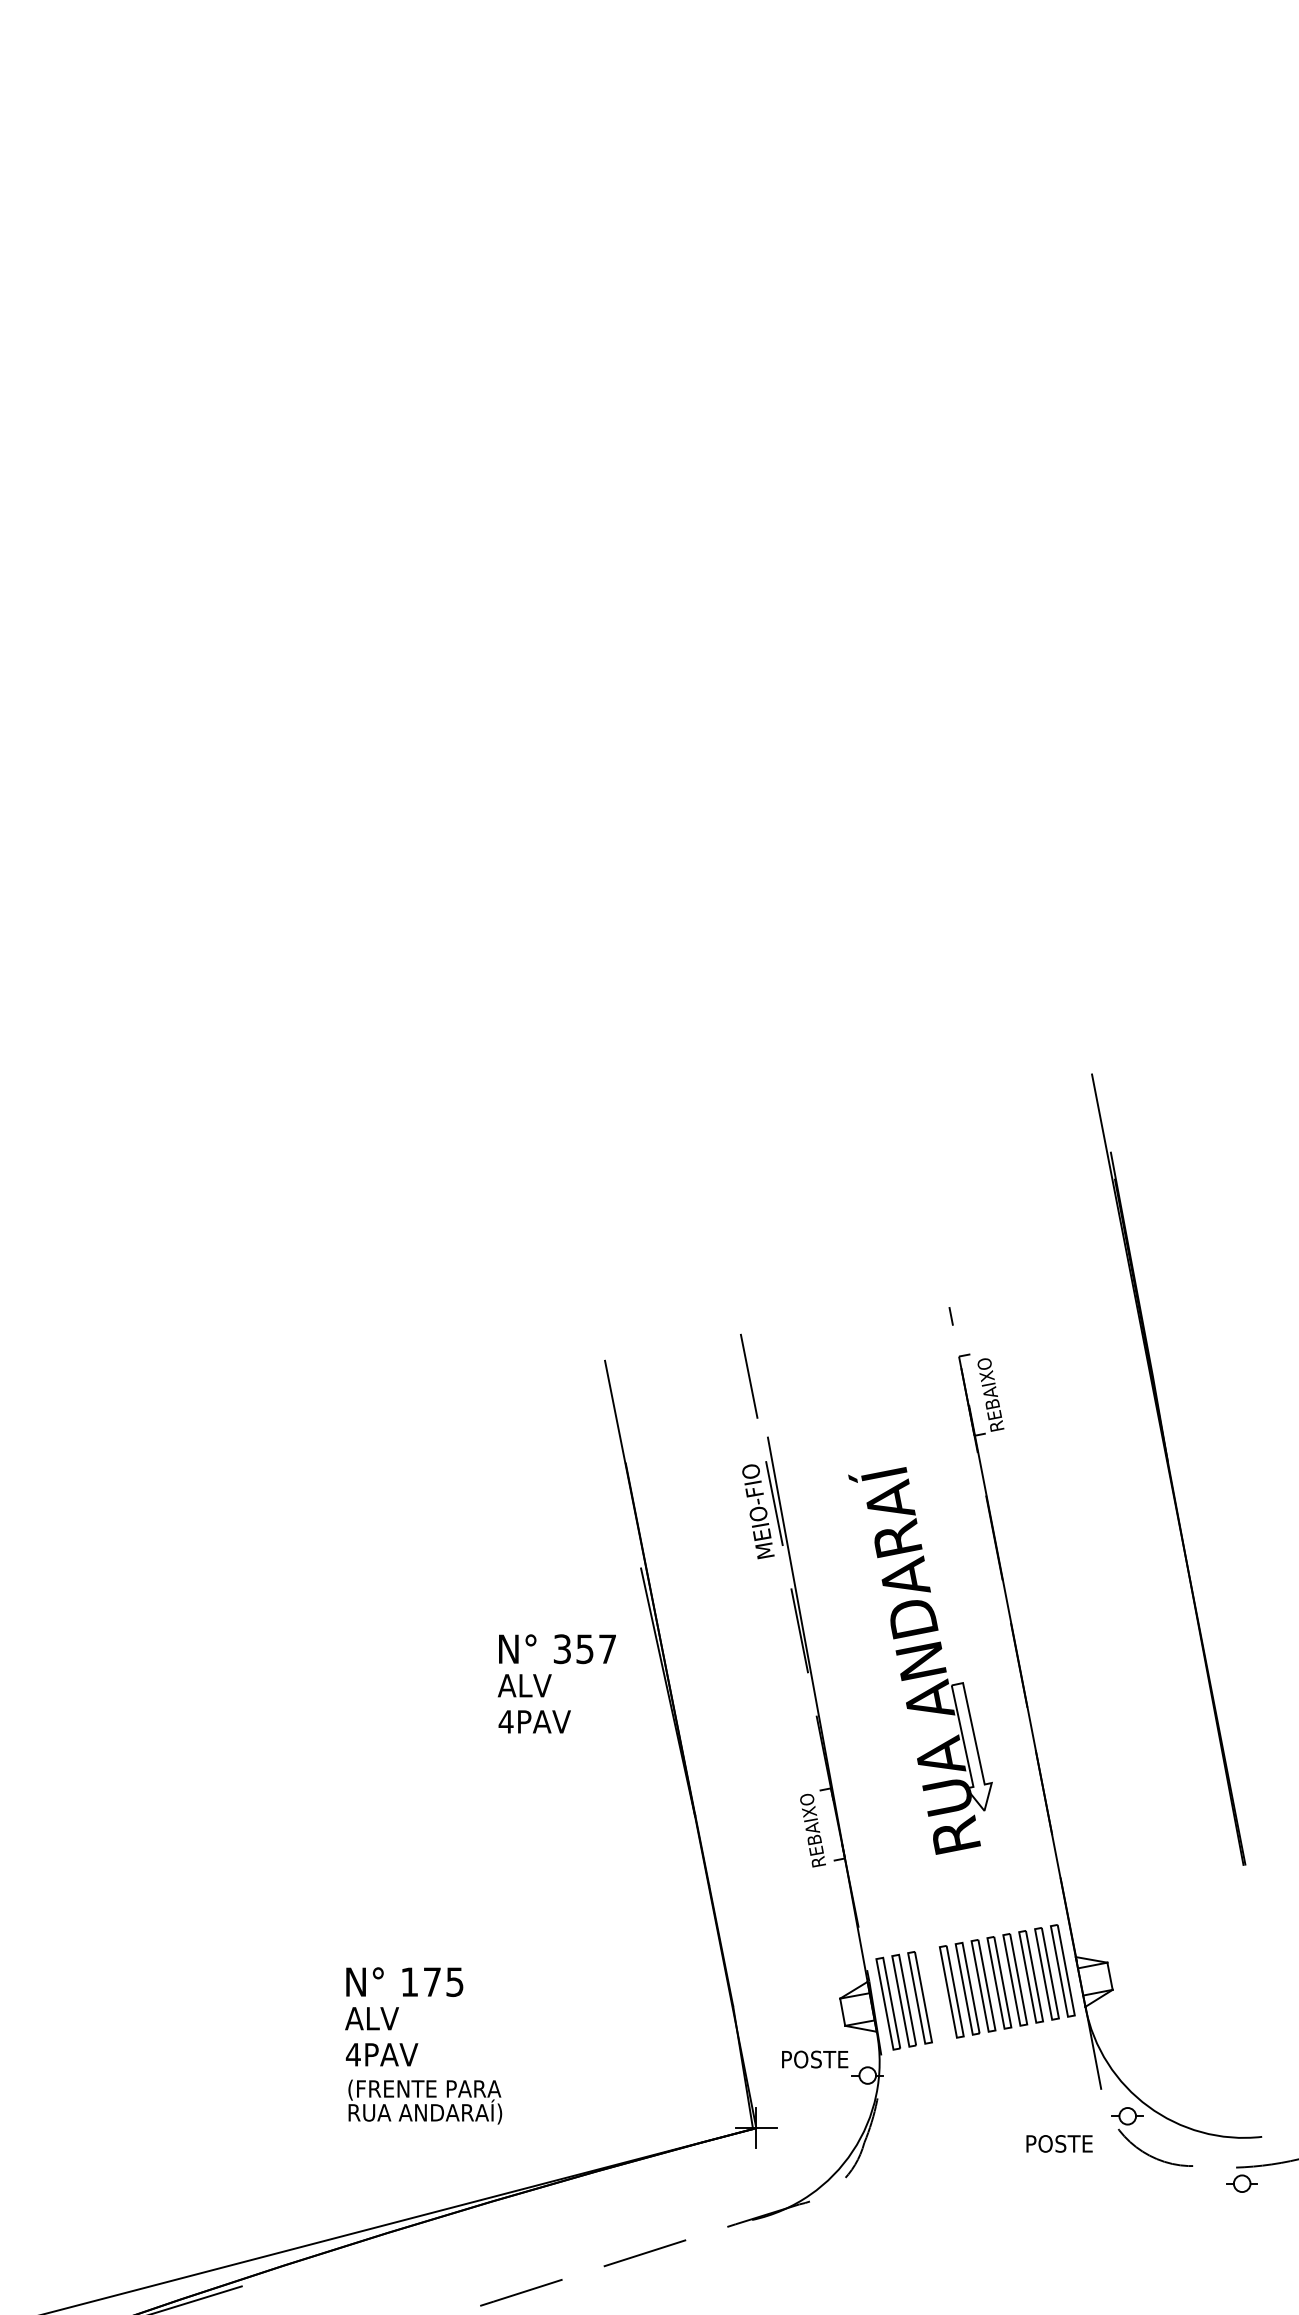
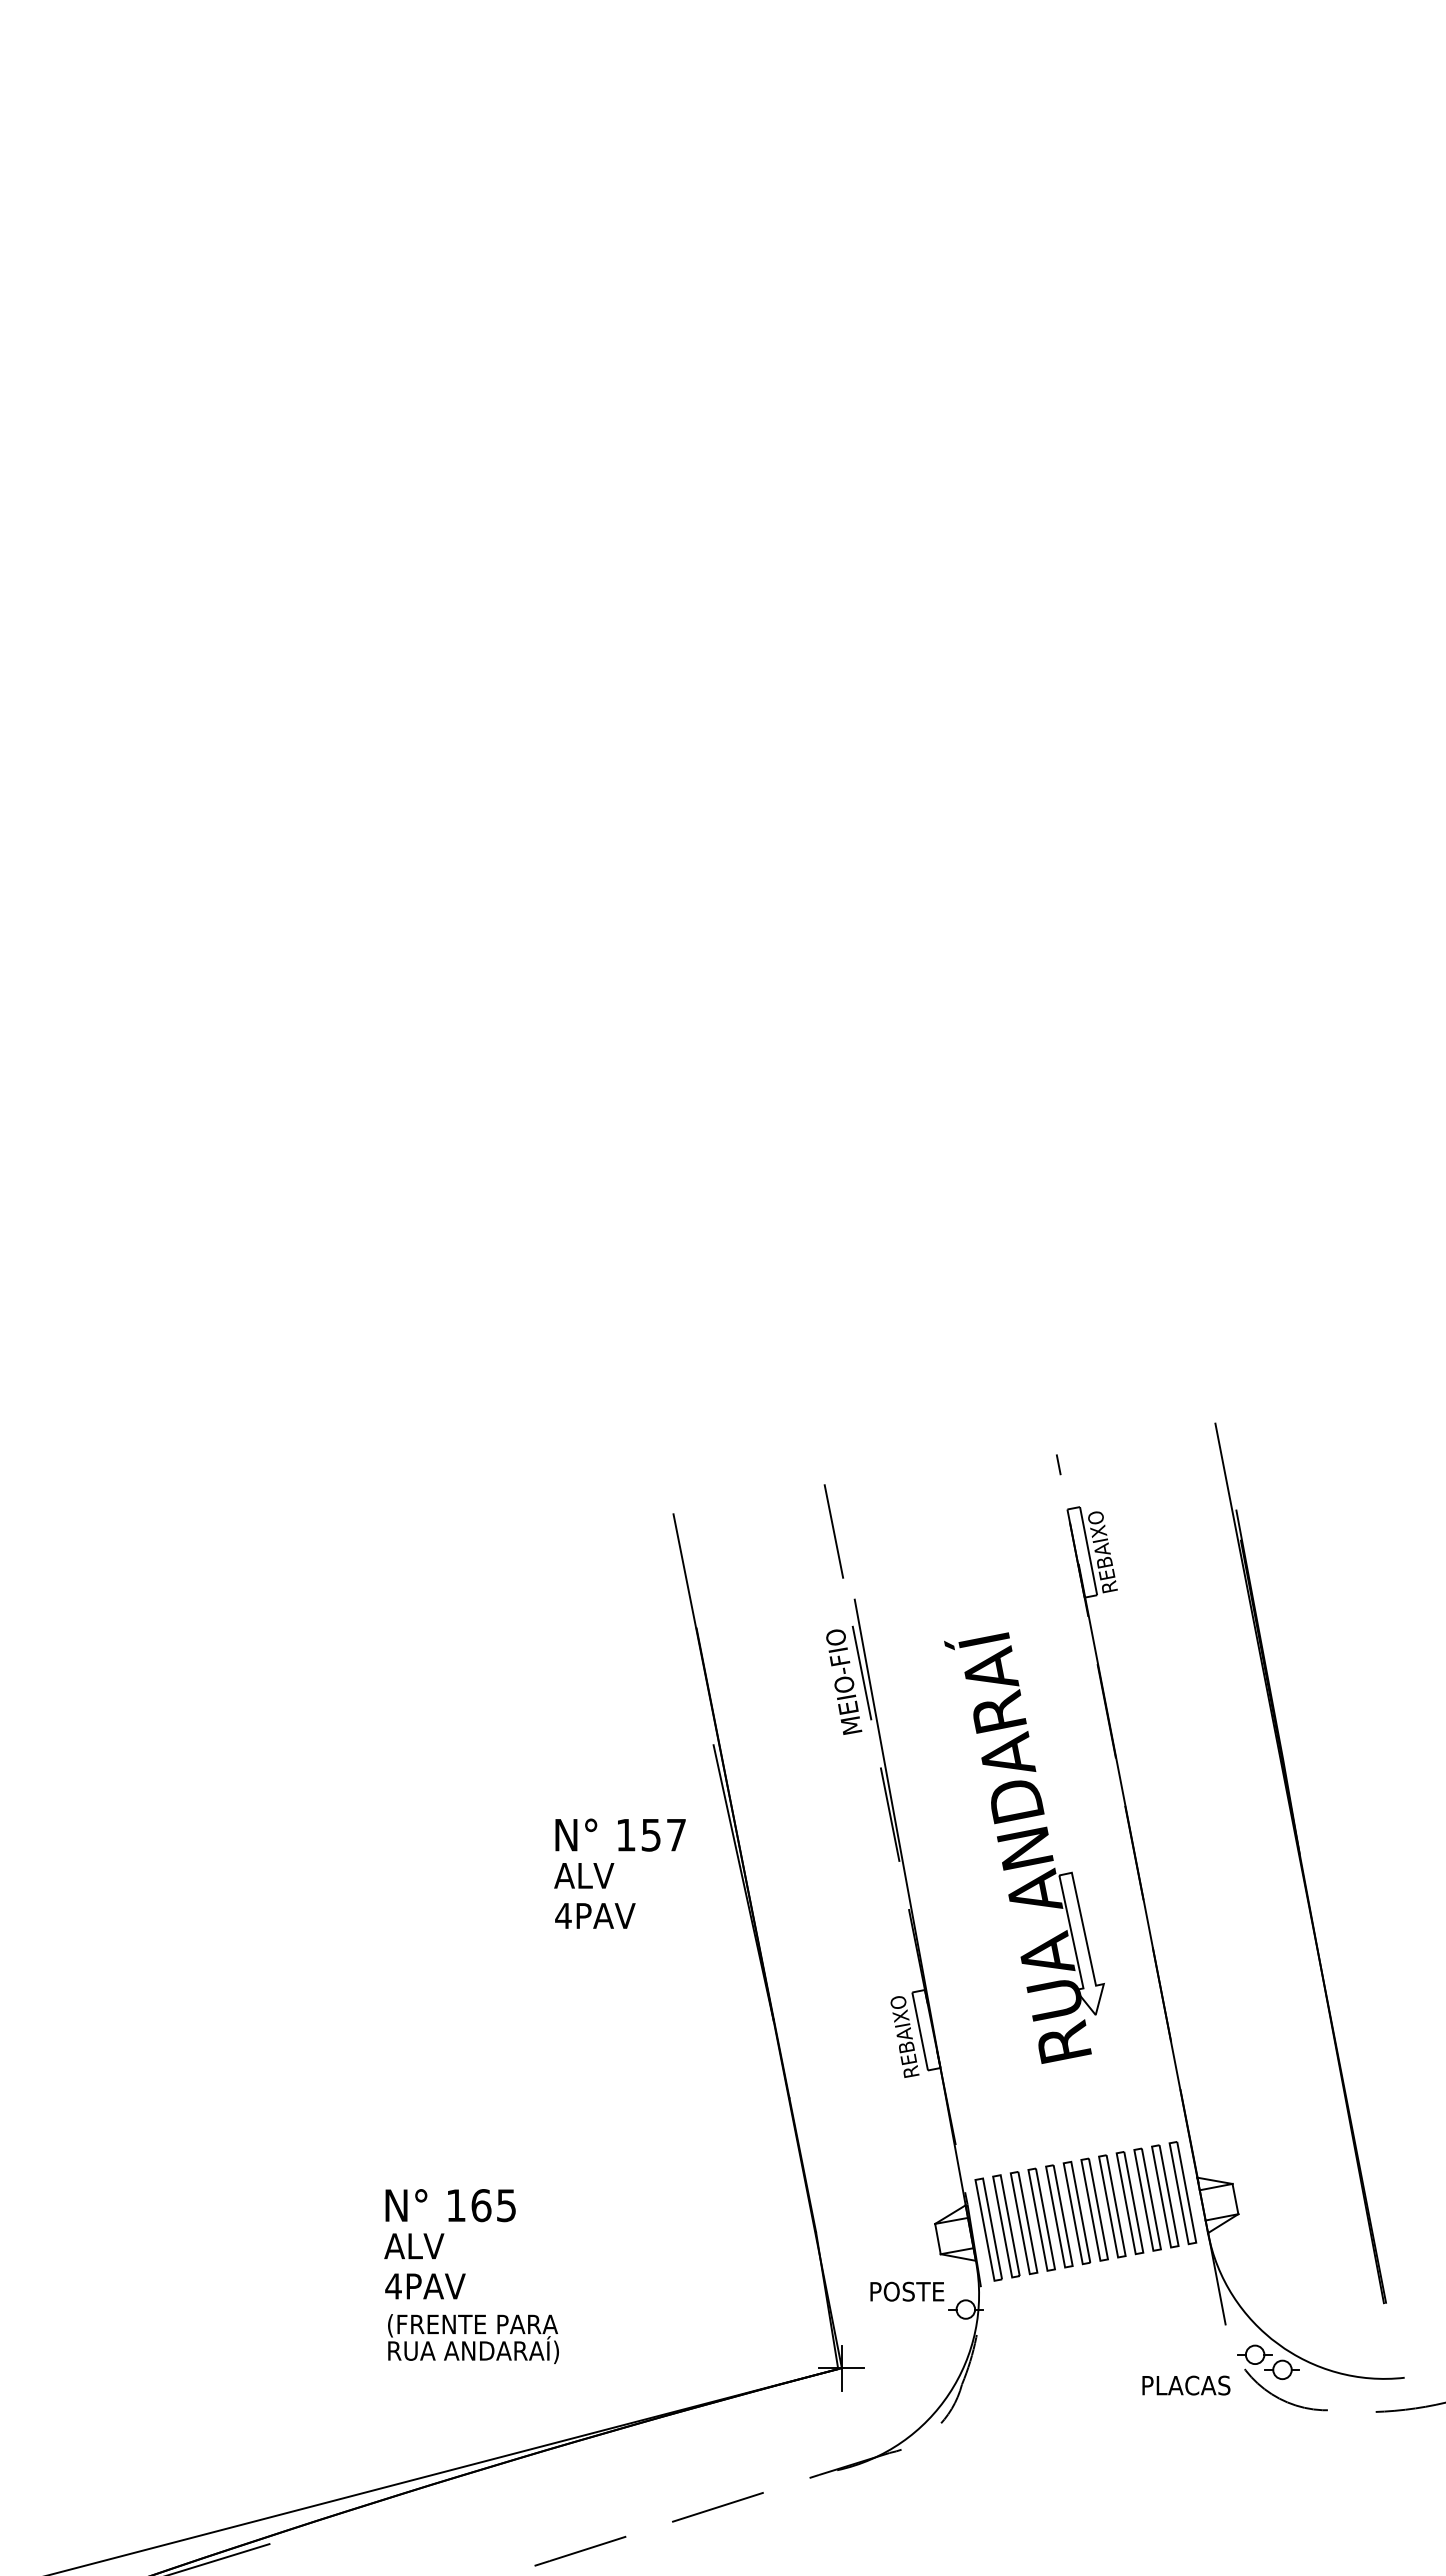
line: (977, 1394) -> (1088, 1551), added
part: (1168, 1469) -> (1300, 1863), moved
text: (561, 1648) -> (625, 1834), 357 -> 157
line: (826, 1825) -> (919, 2031), added
text: (432, 1982) -> (481, 2205), 175 -> 165
part: (935, 1994) -> (1041, 2219), added
text: (1071, 2143) -> (1192, 2385), POSTE -> PLACAS
part: (1241, 2183) -> (1281, 2369), moved

